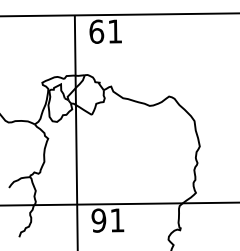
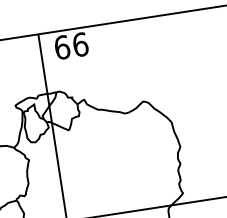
text: (115, 31) -> (80, 44), 61 -> 66

